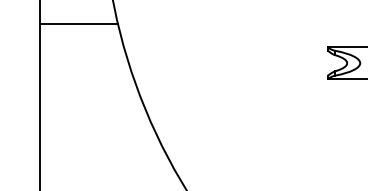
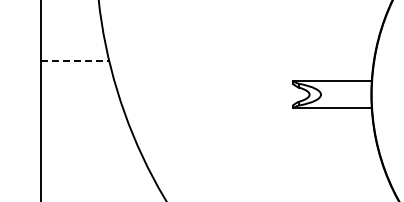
line: (79, 24) -> (75, 60), solid -> dashed

